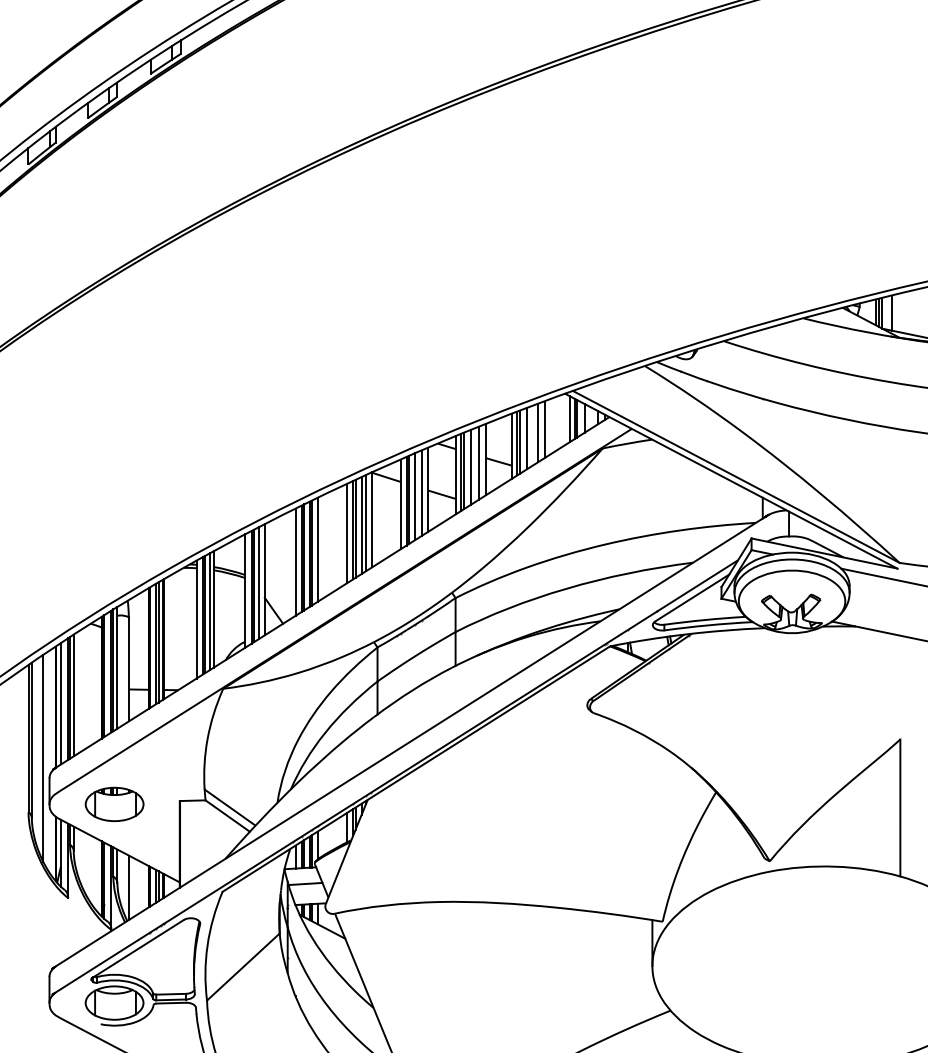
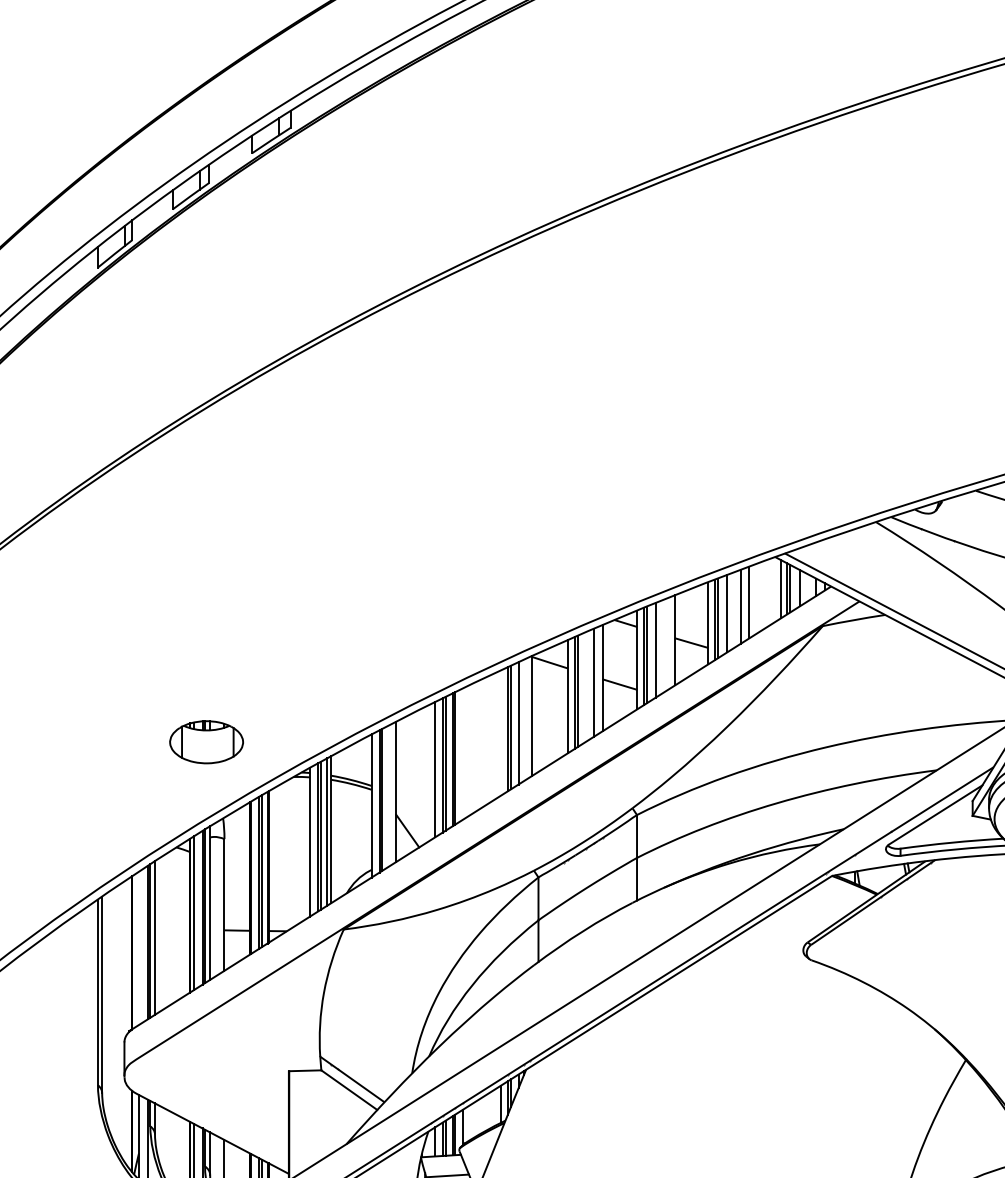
line: (479, 462) -> (667, 643), removed
line: (415, 496) -> (586, 686), removed
line: (365, 523) -> (523, 720), removed
line: (347, 533) -> (500, 733), removed
line: (317, 549) -> (462, 753), removed
line: (259, 582) -> (389, 795), removed
line: (61, 703) -> (139, 948), removed
line: (43, 758) -> (116, 1017), removed
part: (114, 804) -> (206, 742), moved

